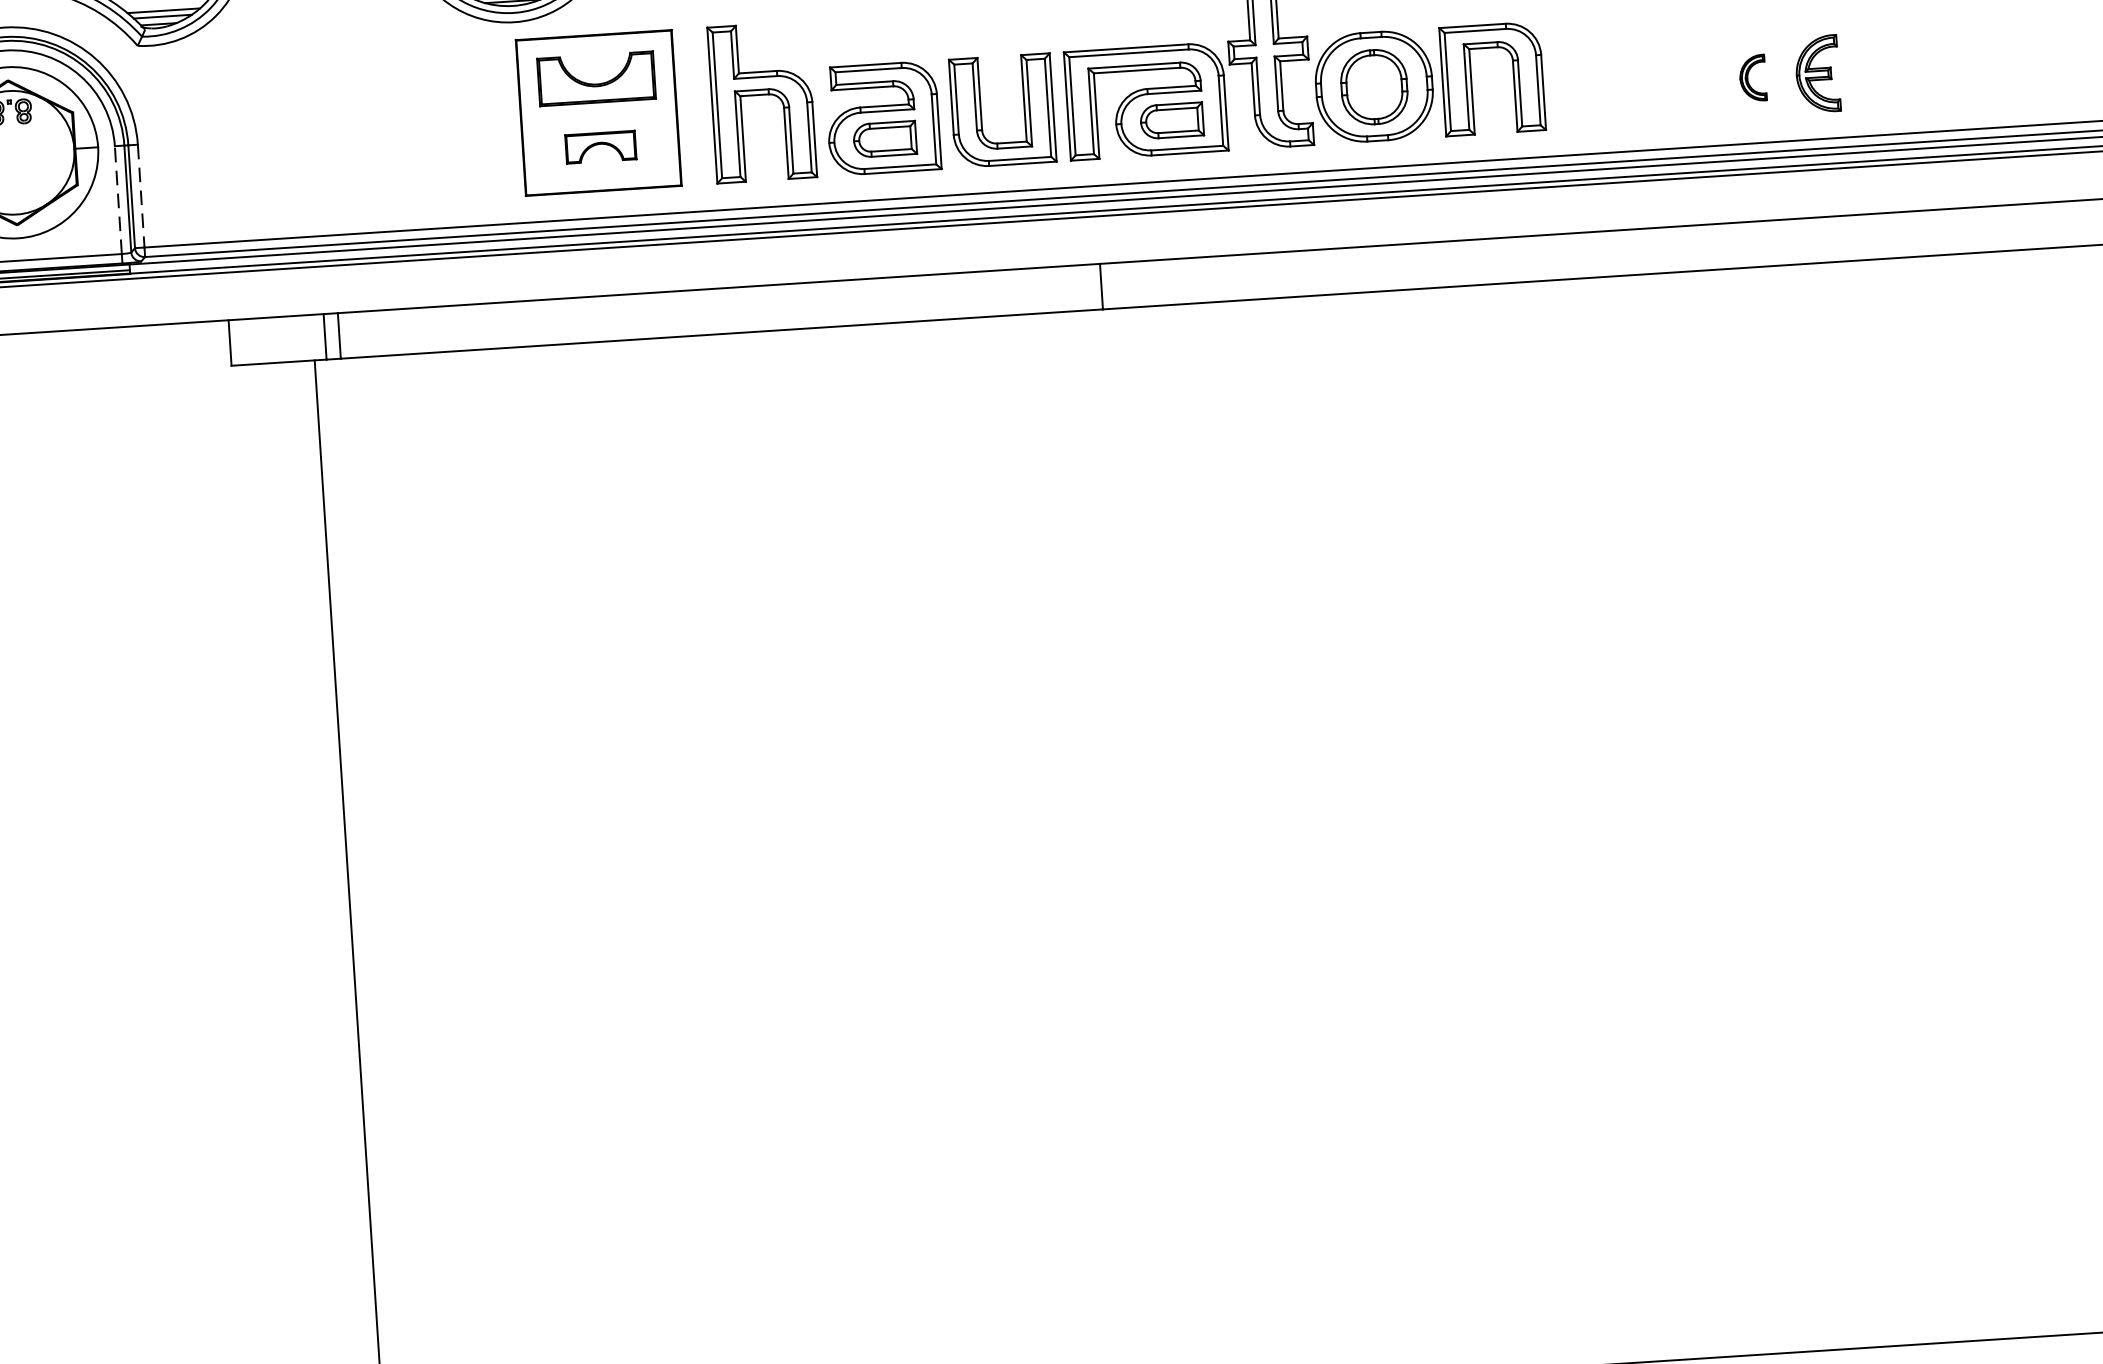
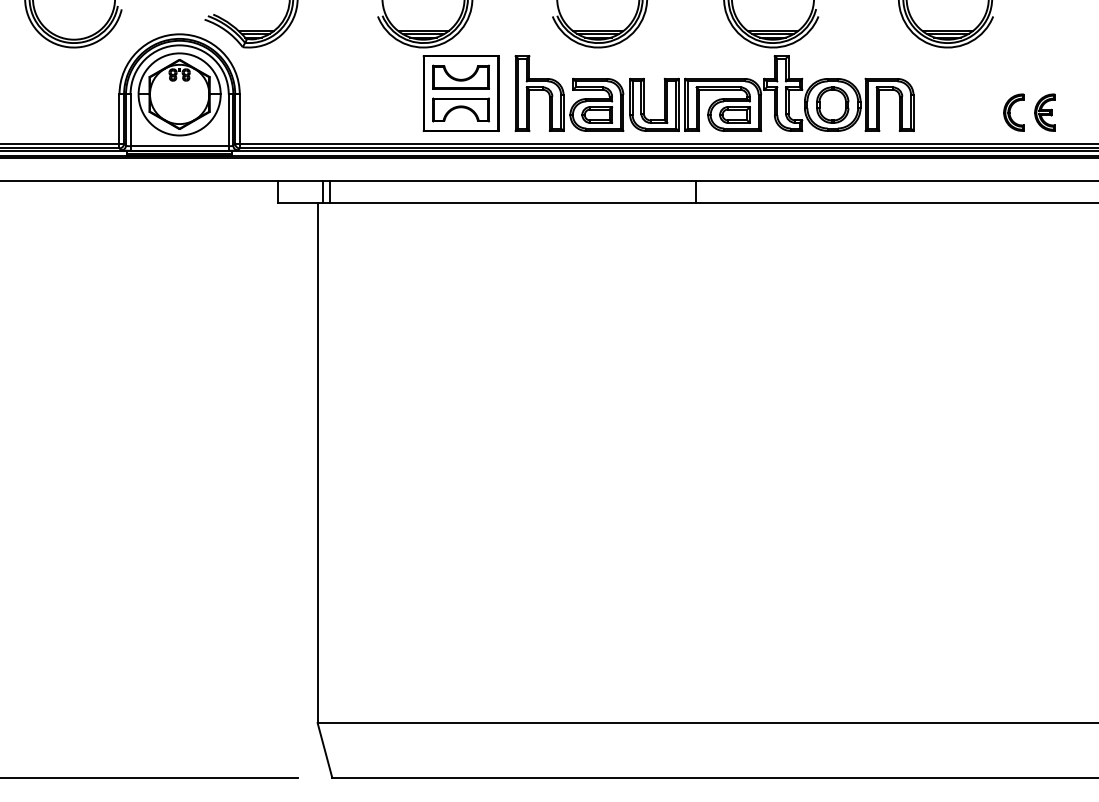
part: (1751, 78) -> (1013, 112), size x1.67
part: (599, 146) -> (460, 109), size x1.67
line: (140, 196) -> (239, 119), dashed -> solid
line: (117, 200) -> (228, 120), dashed -> solid

